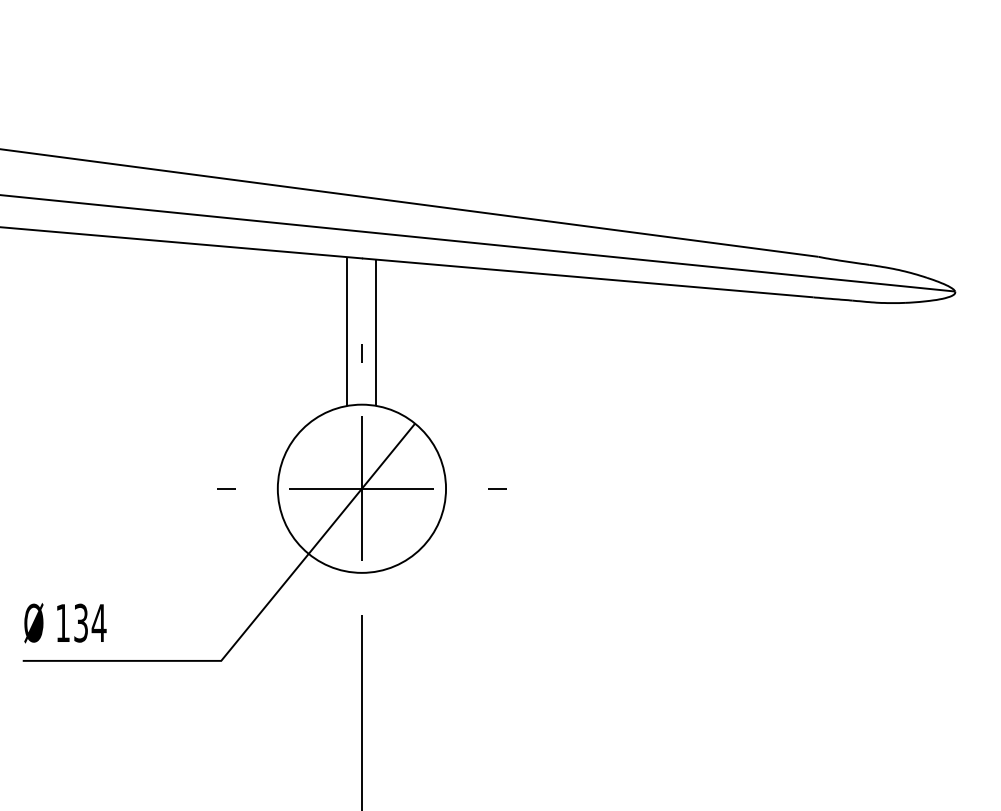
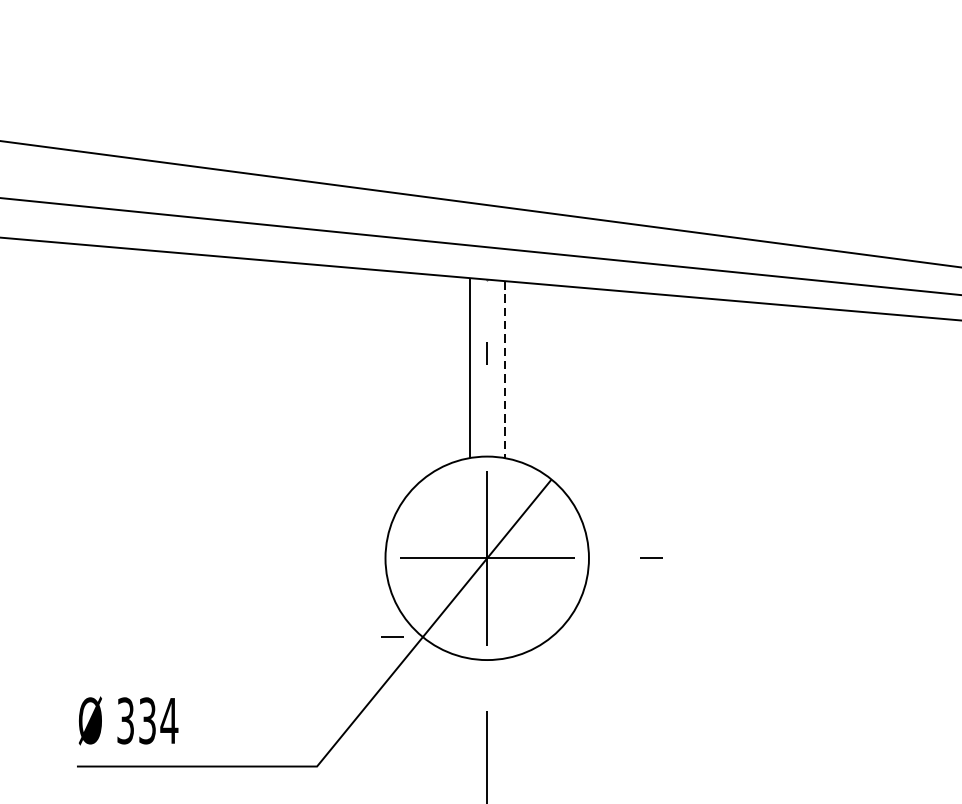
line: (376, 333) -> (504, 370), solid -> dashed
line: (361, 353) -> (486, 353), moved
line: (226, 488) -> (392, 636), moved
text: (62, 622) -> (125, 720), 134 -> 334

